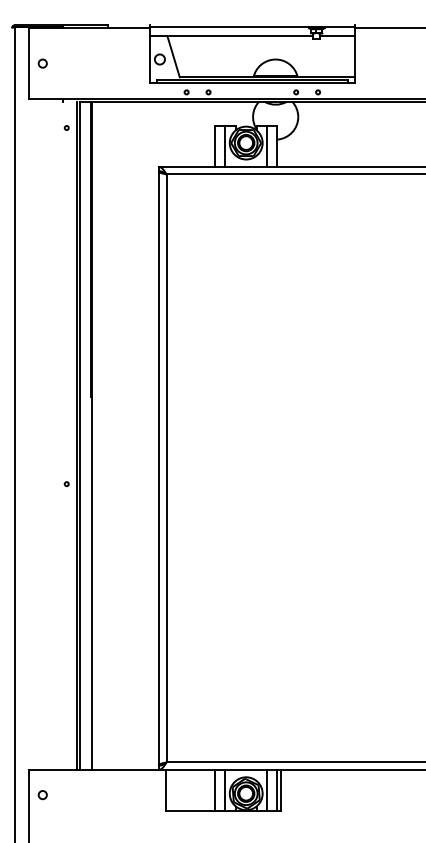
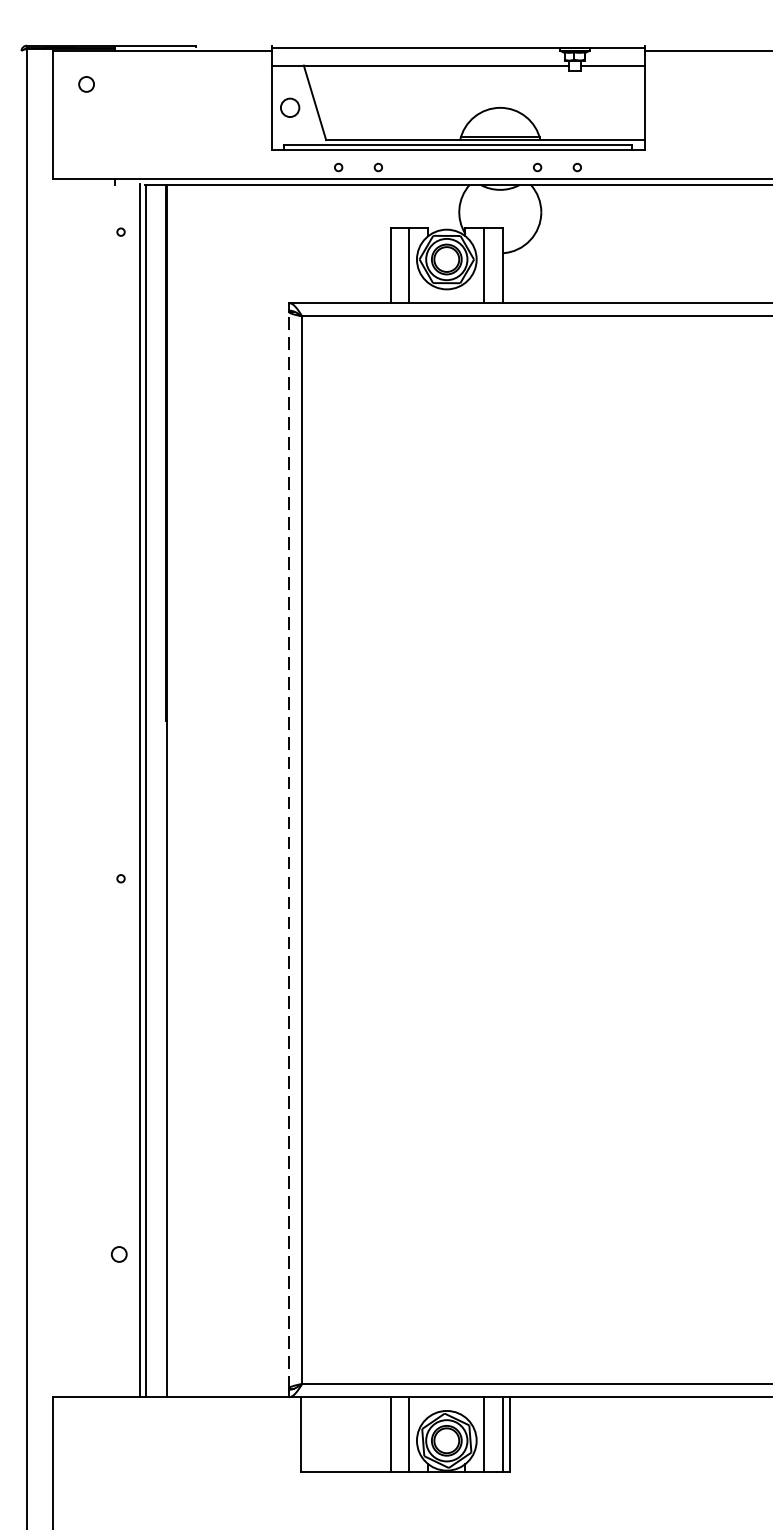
circle: (42, 63) -> (86, 84), moved
line: (159, 468) -> (289, 850), solid -> dashed
circle: (42, 795) -> (118, 1255), moved

